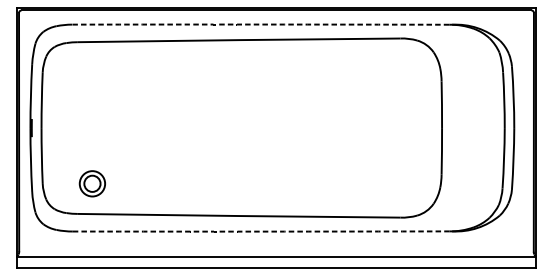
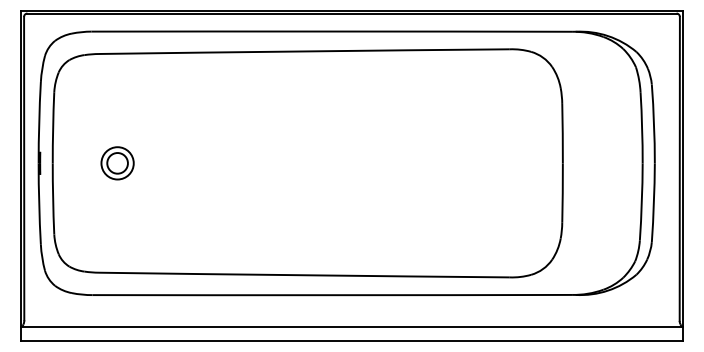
arc: (260, 24) -> (331, 31), dashed -> solid
part: (92, 183) -> (117, 163), moved
arc: (261, 231) -> (332, 295), dashed -> solid

